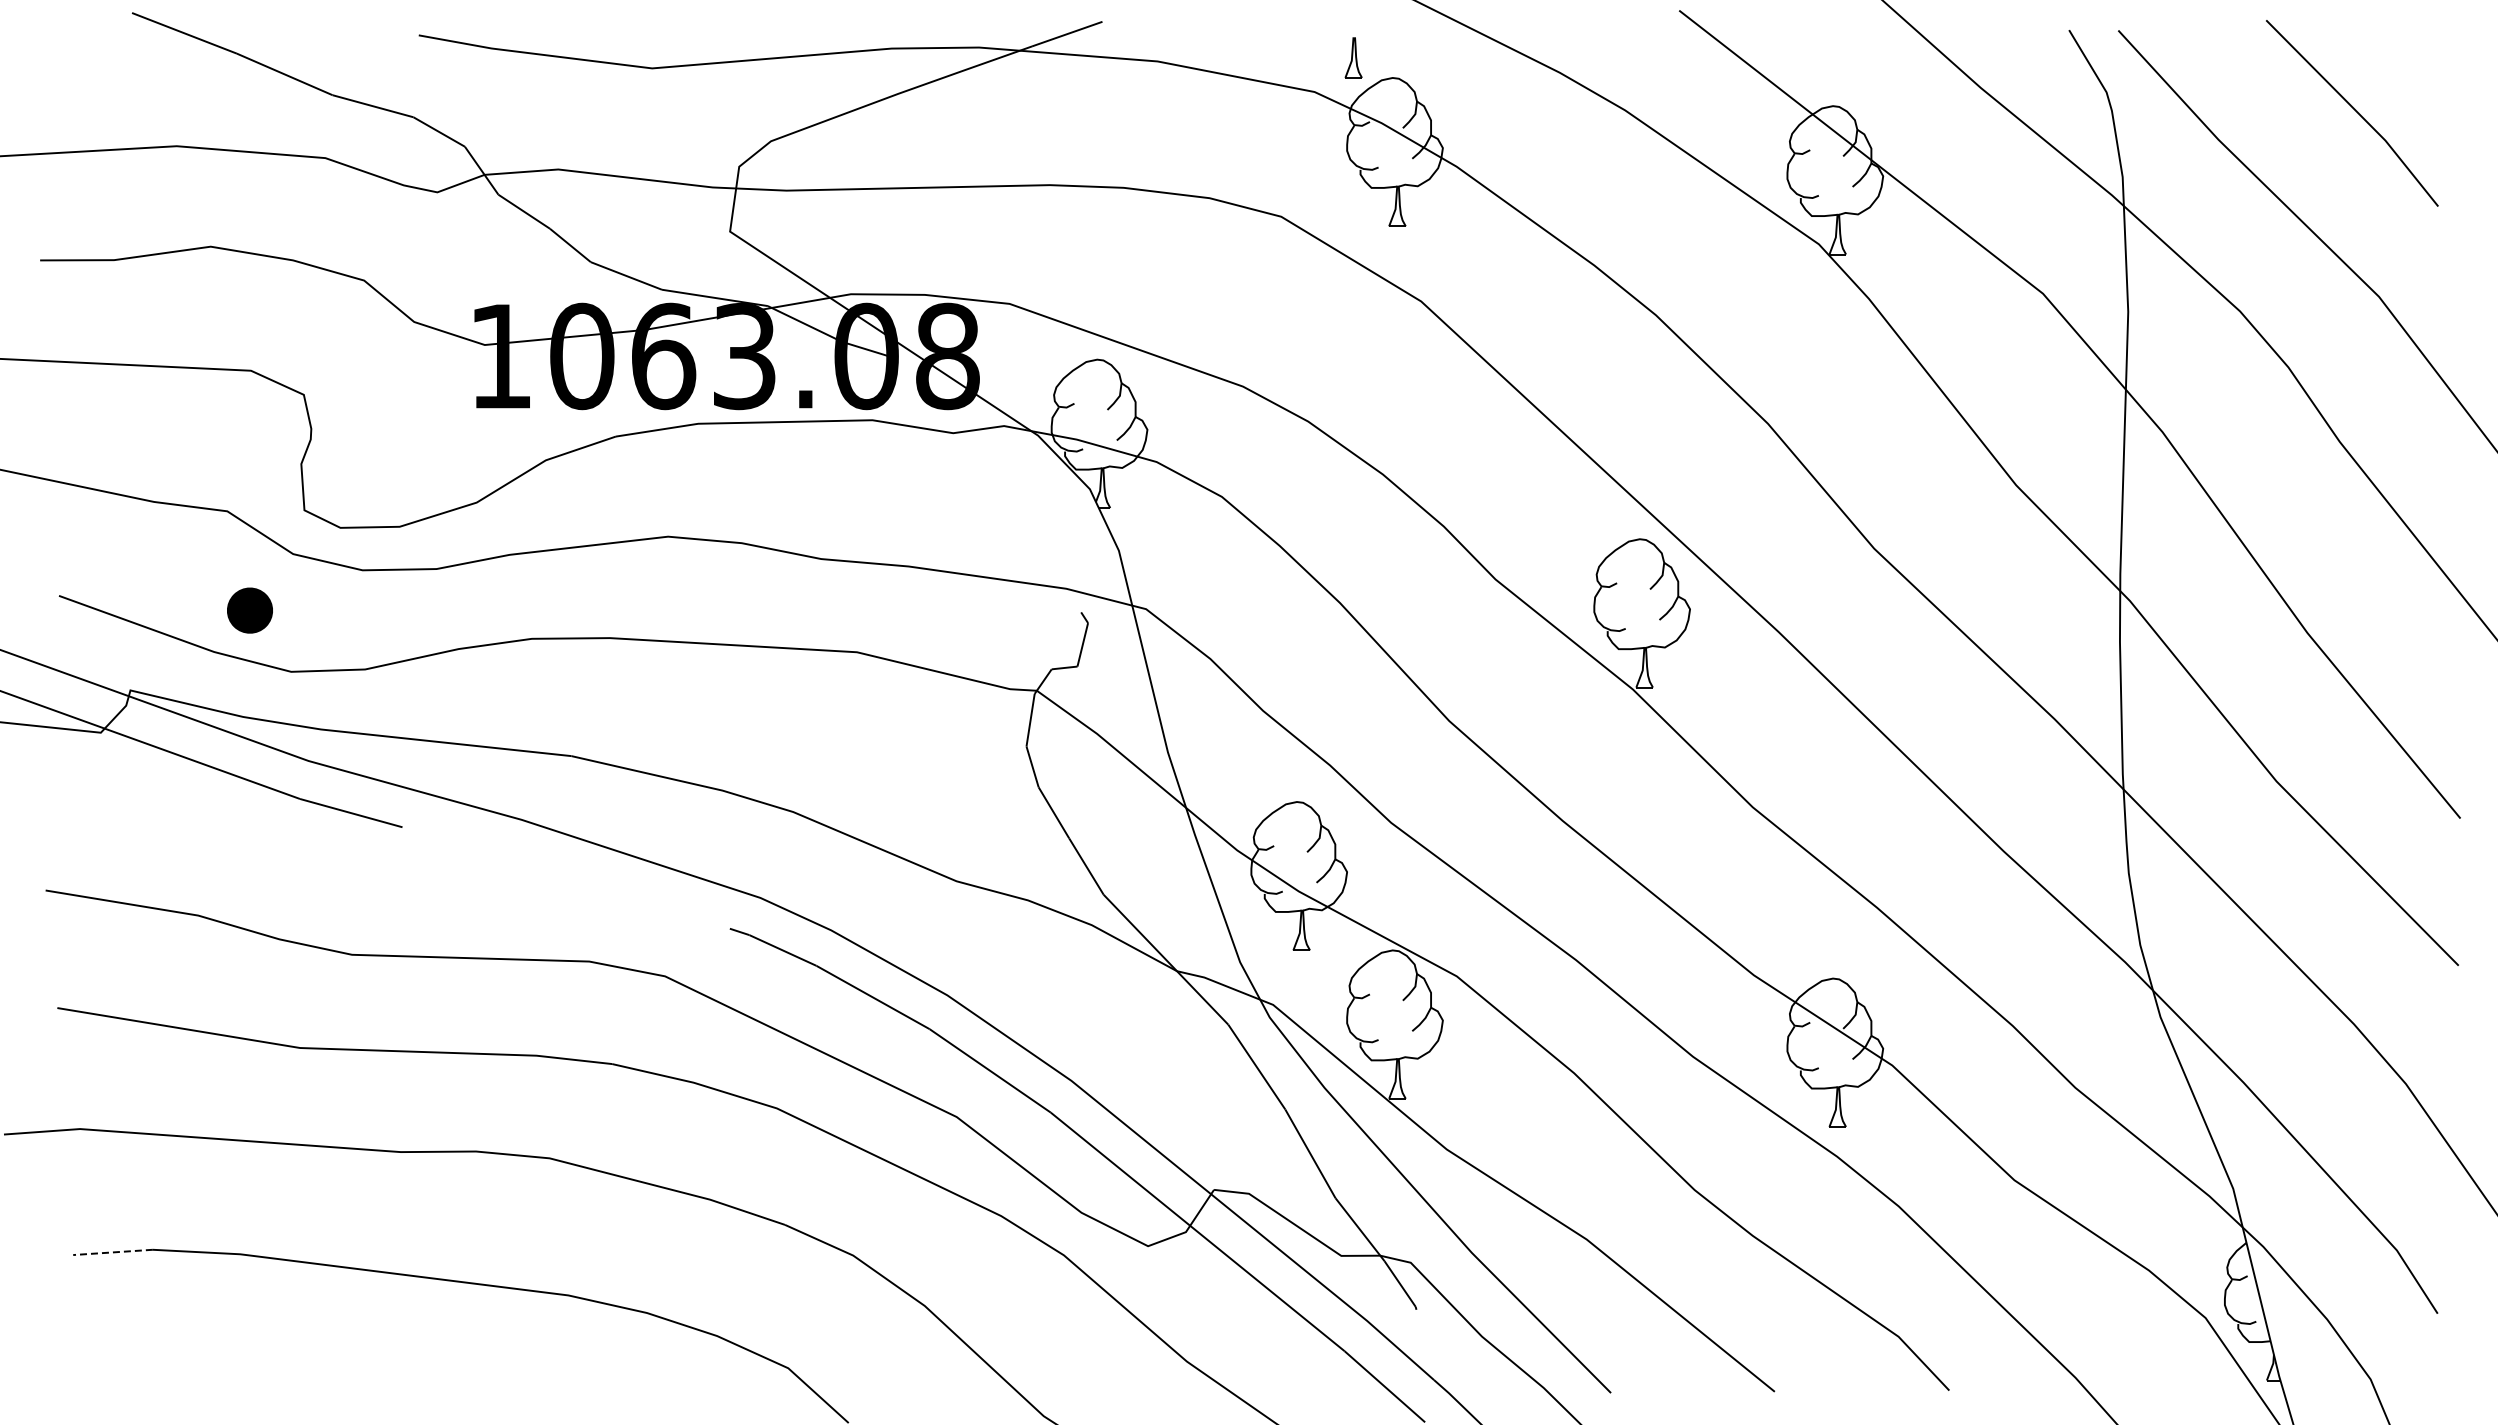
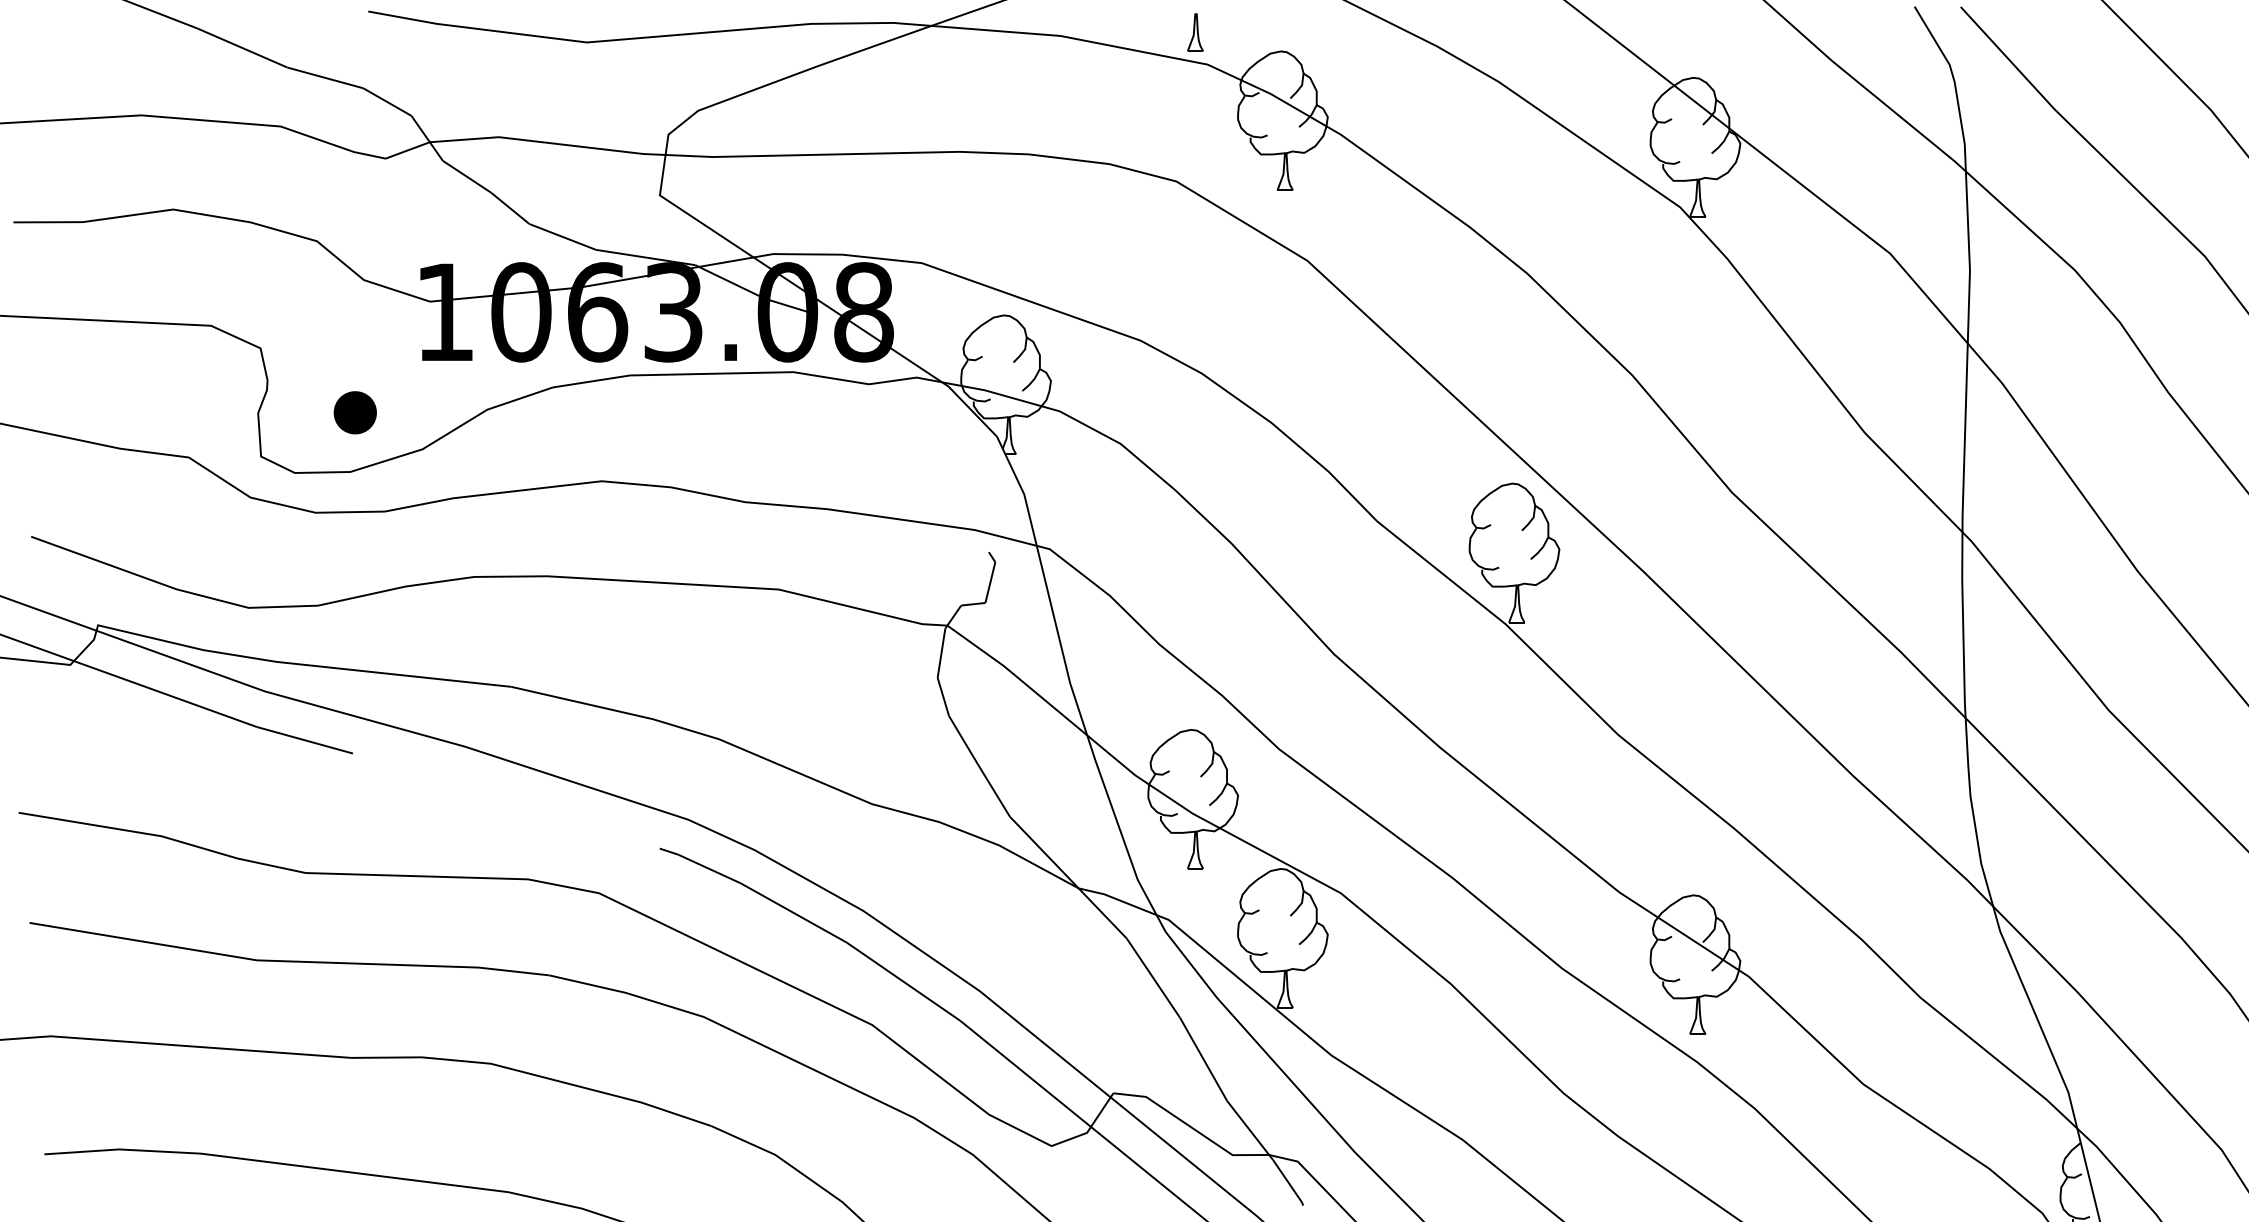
part: (1353, 57) -> (1195, 32), moved
part: (249, 610) -> (354, 412), moved
line: (113, 1252) -> (82, 1151), dashed -> solid

